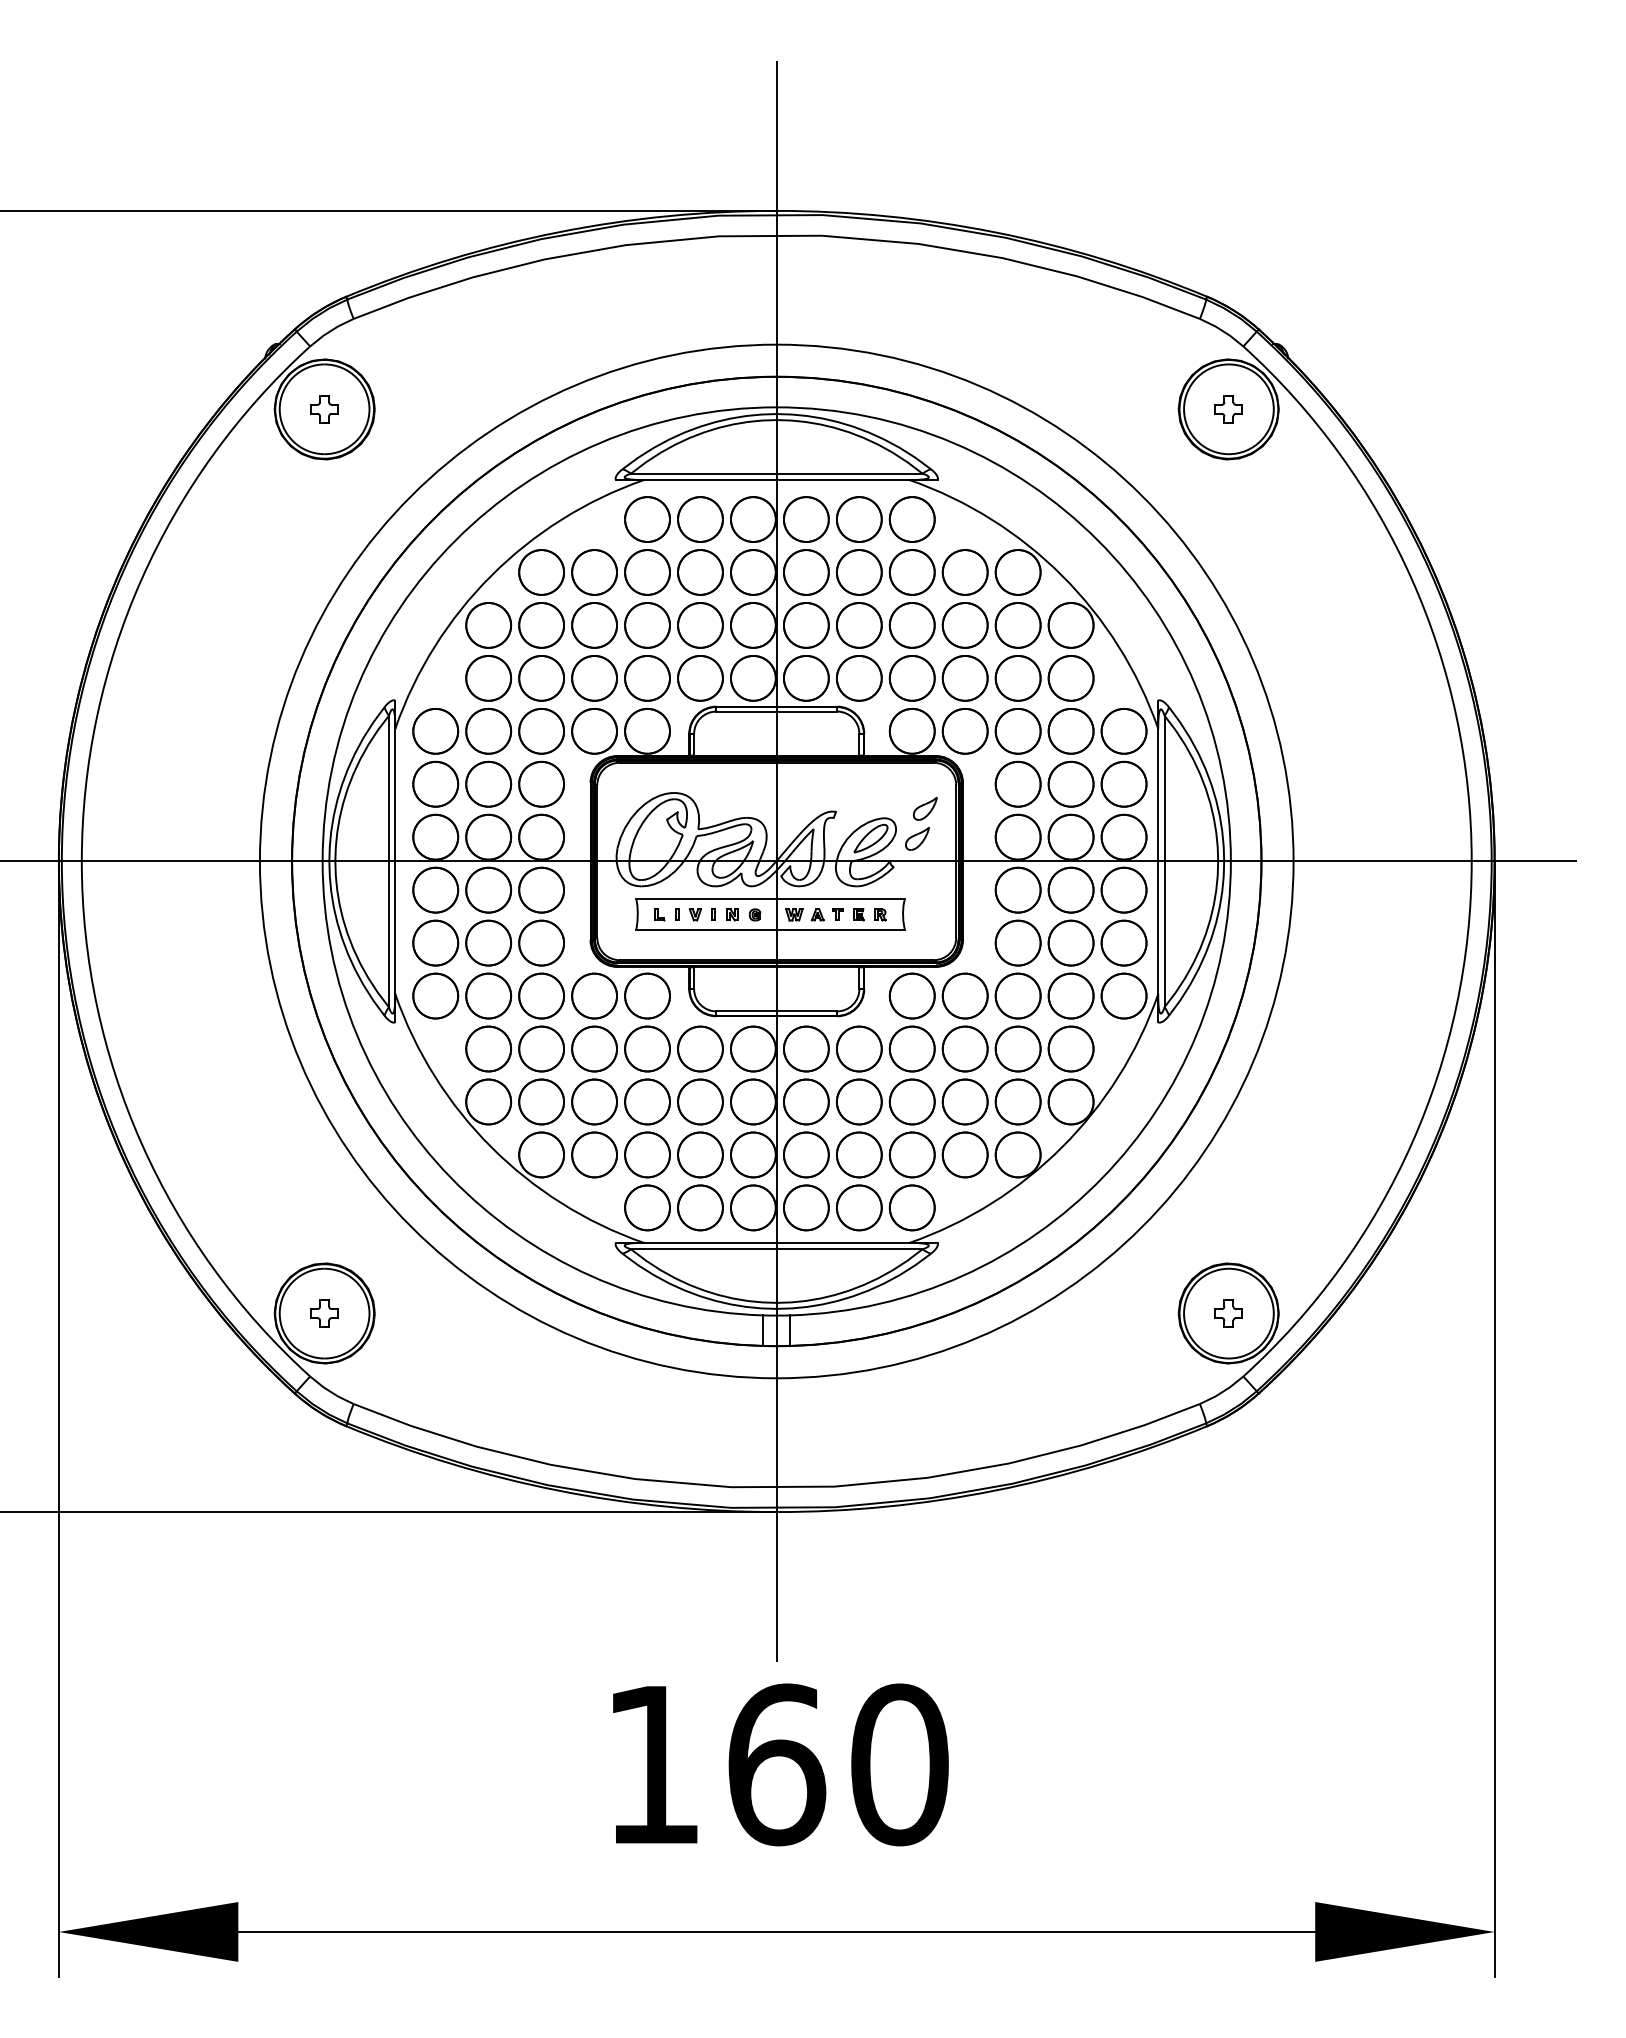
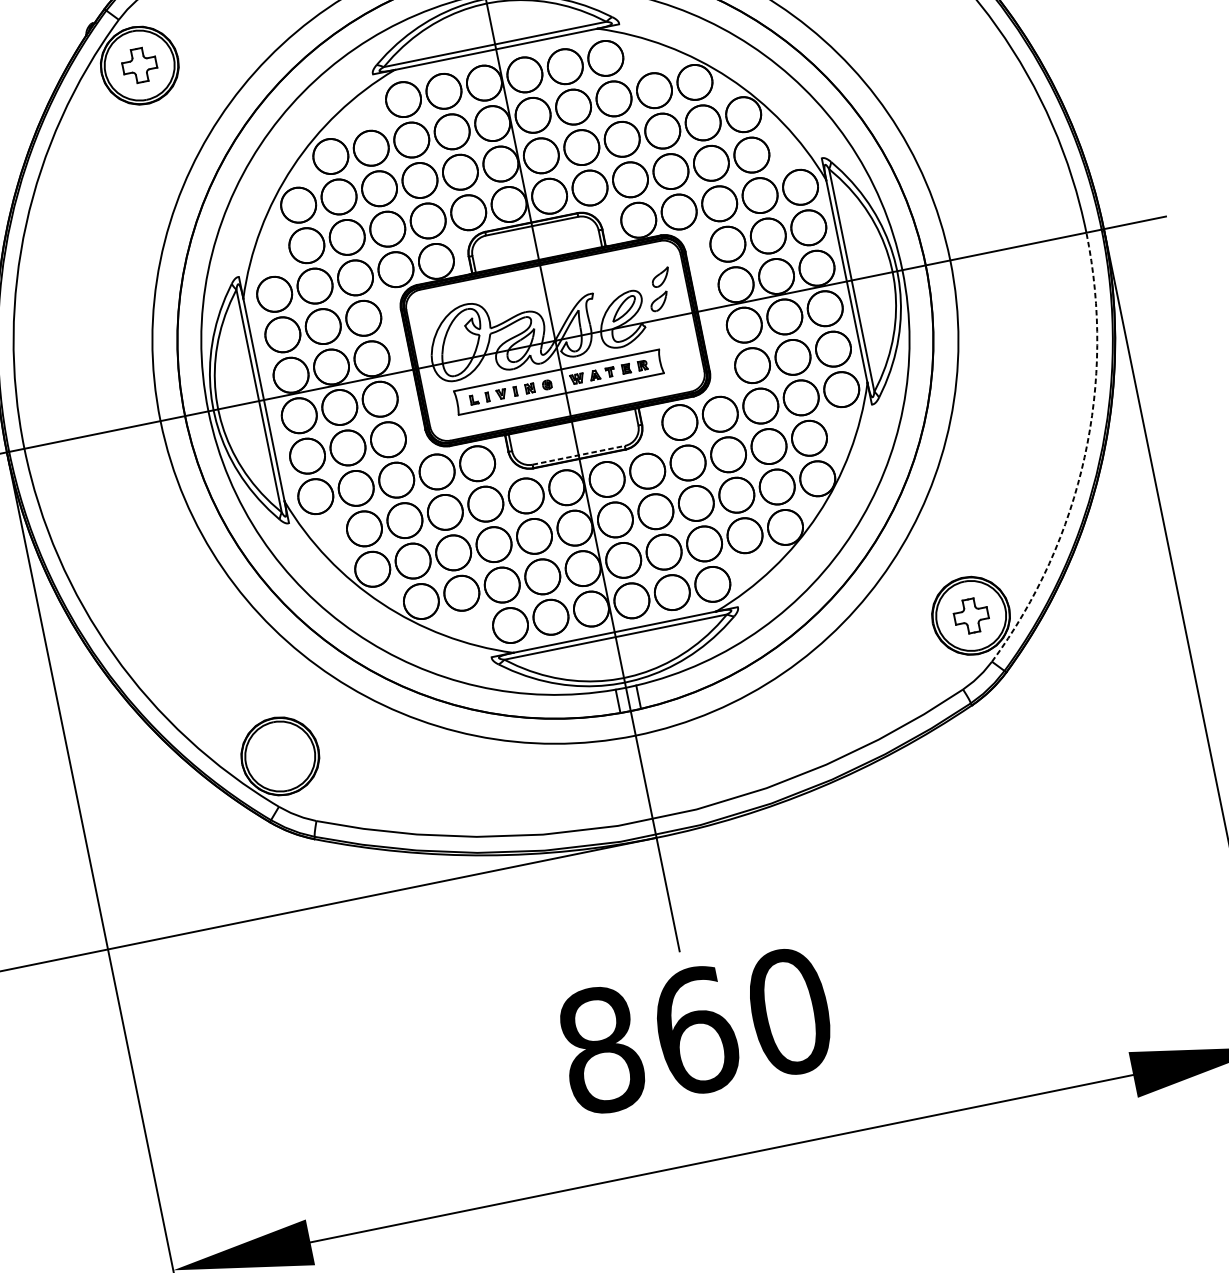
part: (324, 409) -> (139, 65), size x1.6
line: (777, 1011) -> (579, 455), solid -> dashed
arc: (1412, 1143) -> (1085, 457), solid -> dashed
part: (324, 1313) -> (280, 756), removed
part: (1228, 1313) -> (970, 615), size x1.6
text: (653, 1764) -> (601, 1049), 160 -> 860

